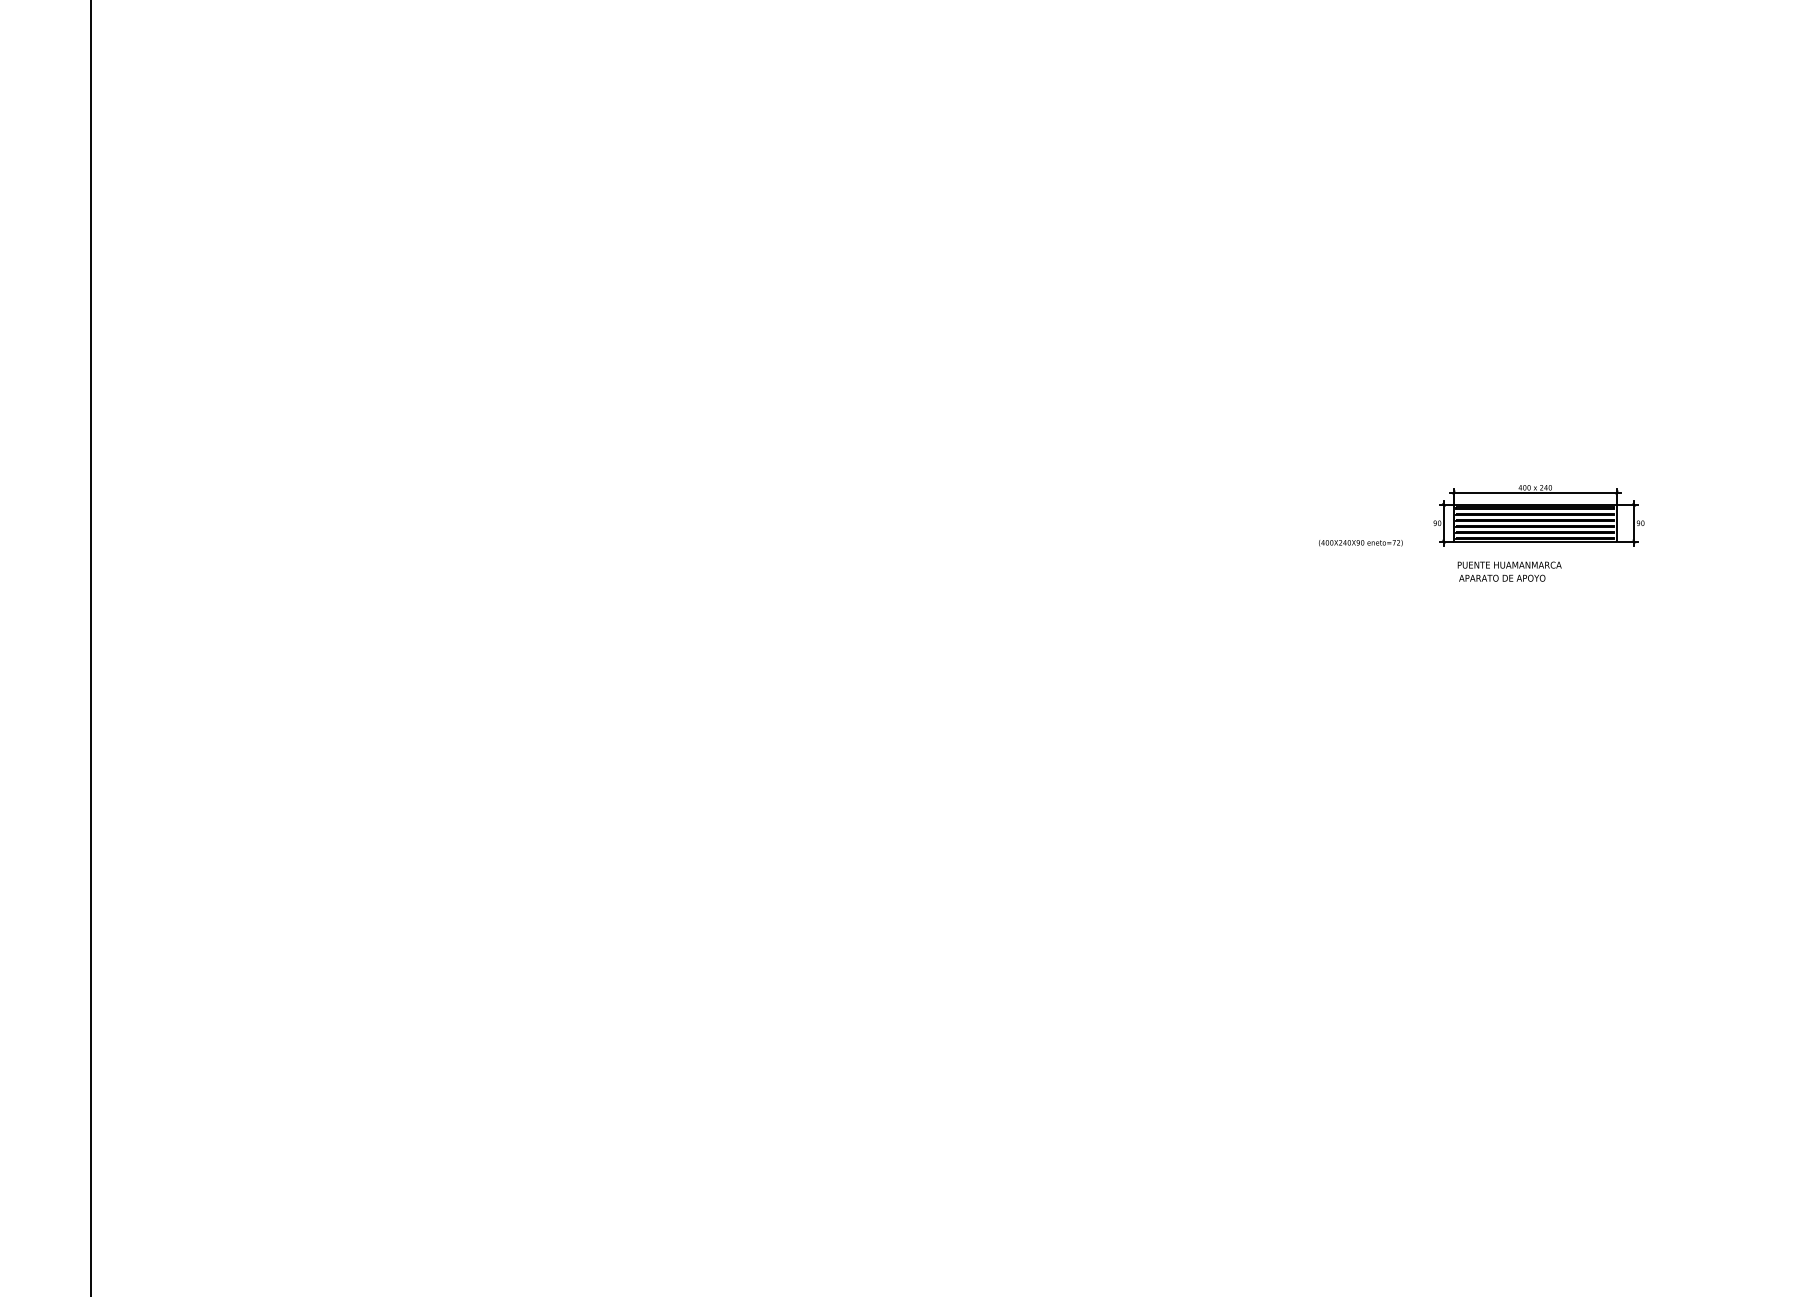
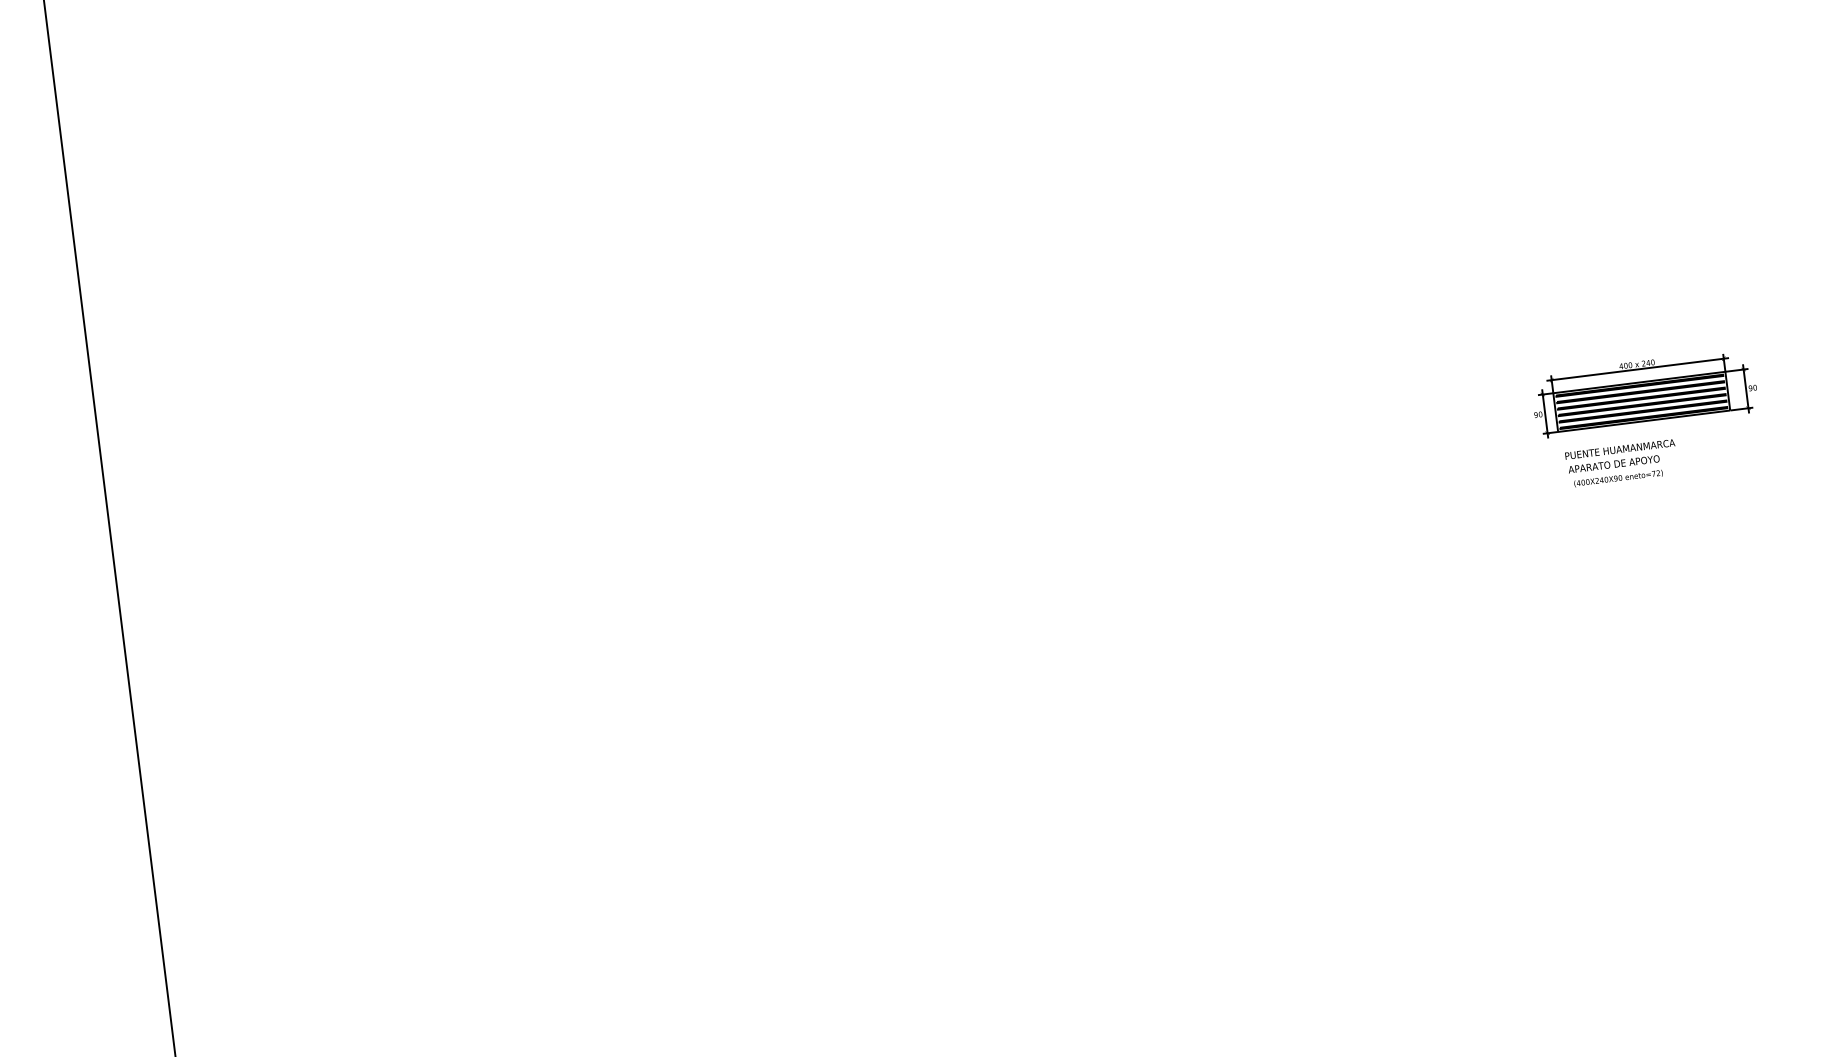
text: (1360, 543) -> (1618, 478), moved

